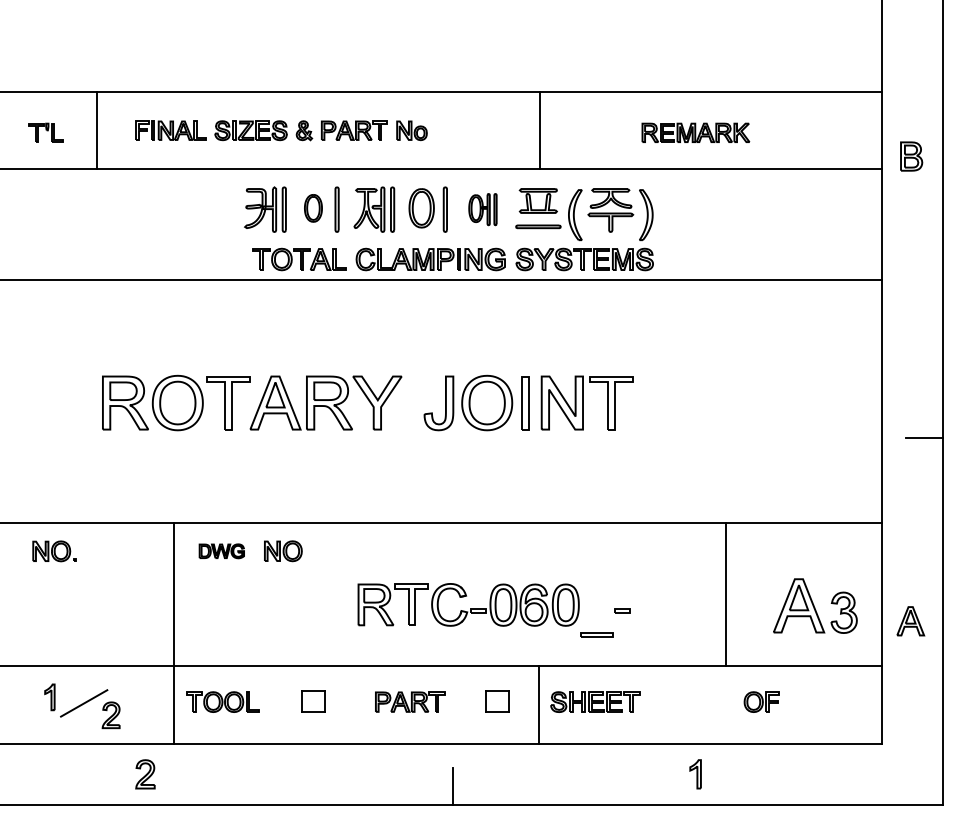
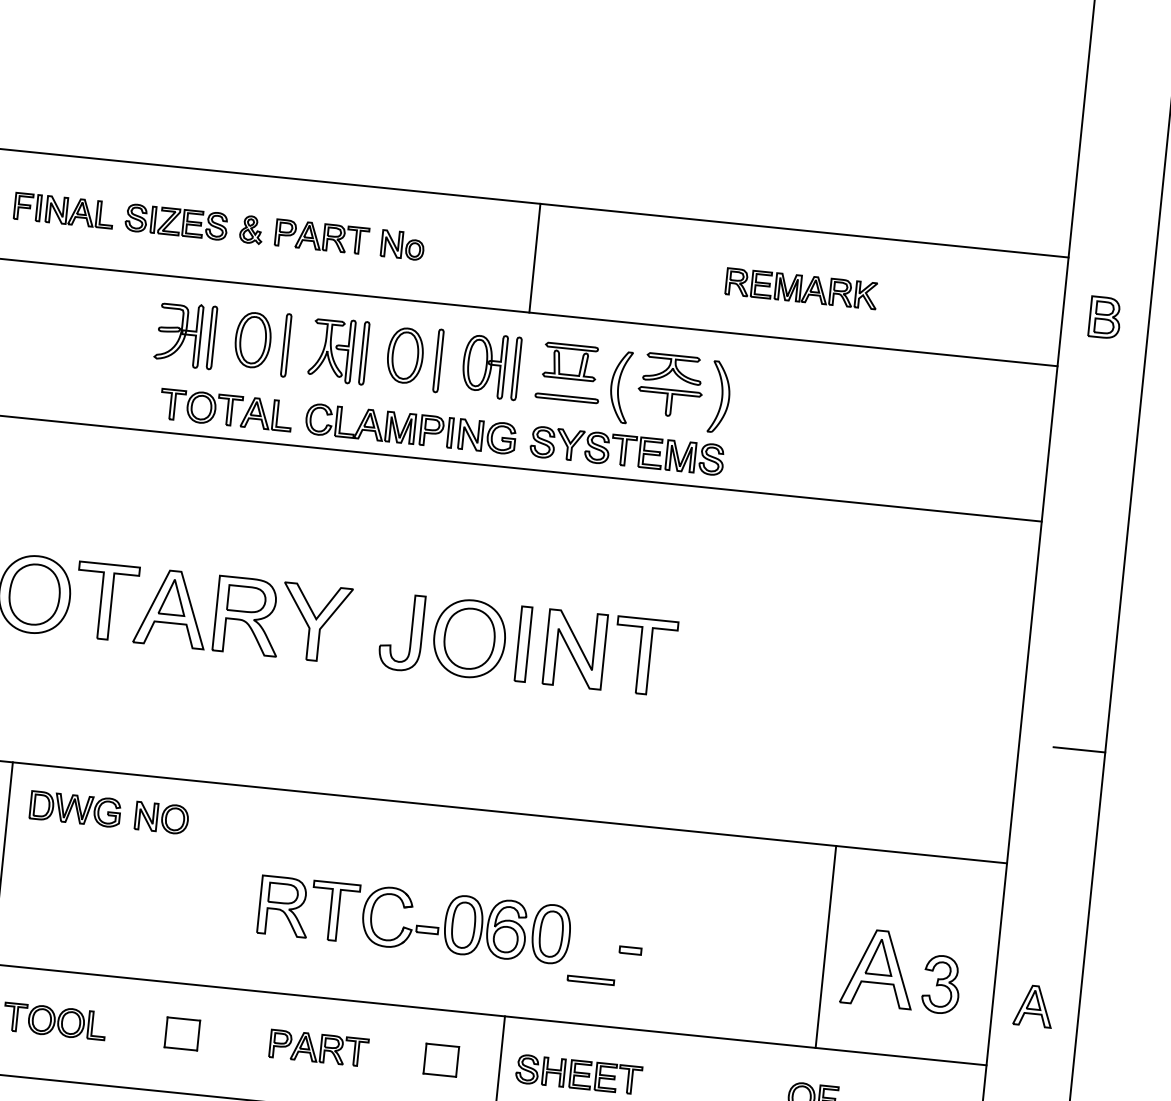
line: (539, 130) -> (534, 258), moved
part: (911, 156) -> (1104, 317), moved
part: (313, 208) -> (253, 340), size x1.43
part: (482, 209) -> (490, 365), size x1.43
part: (221, 551) -> (74, 809), size x1.43
line: (726, 594) -> (826, 946), moved

